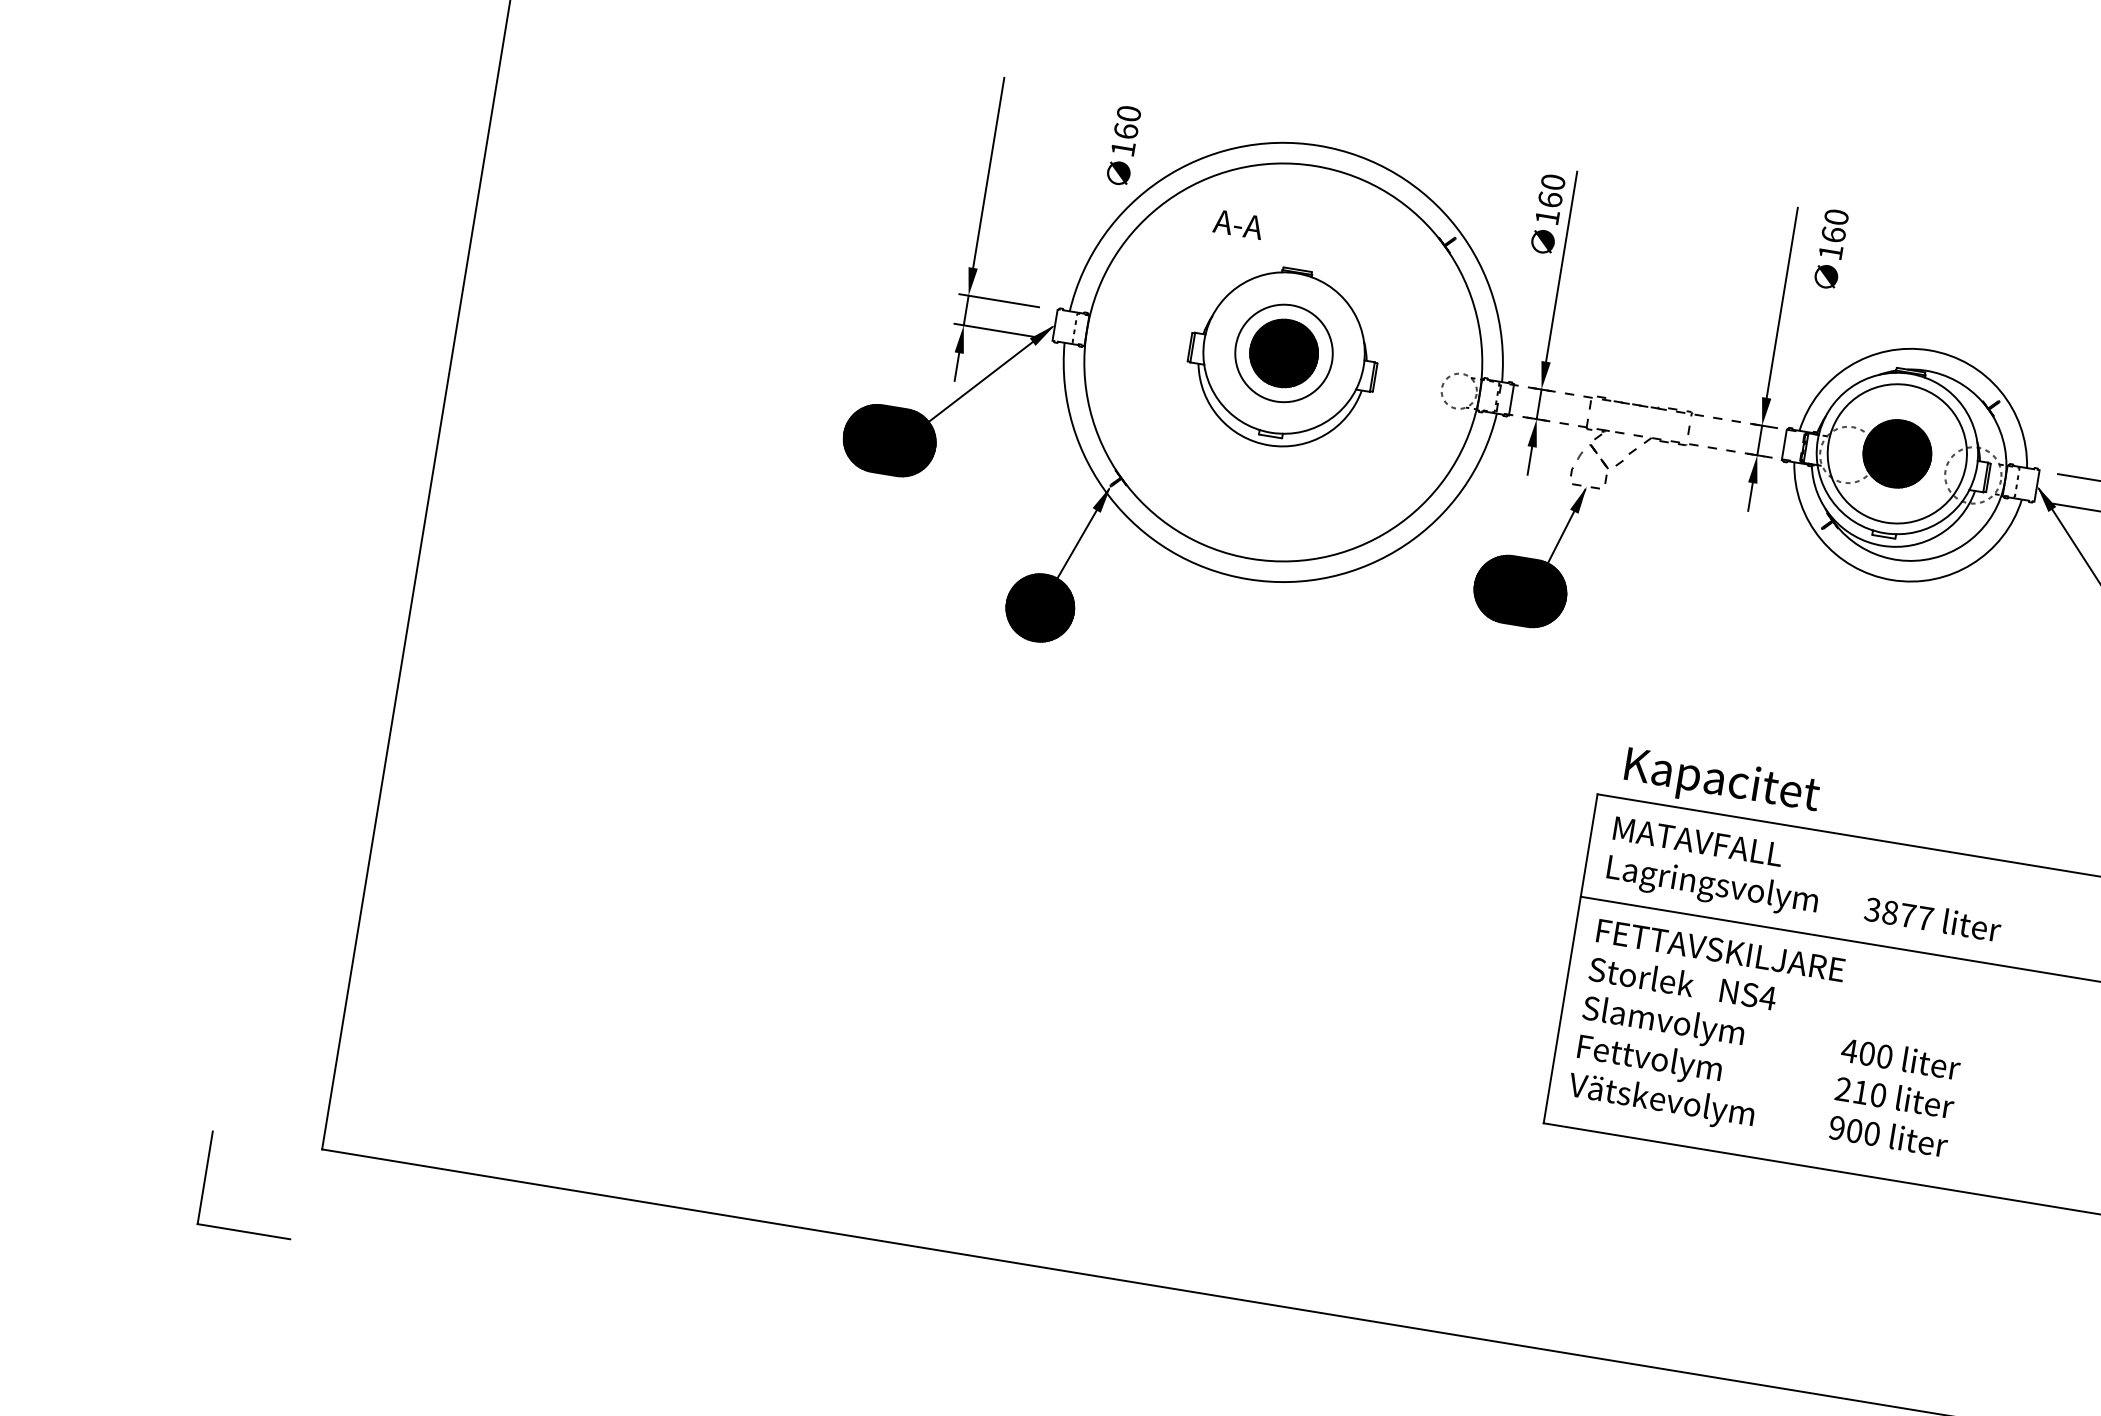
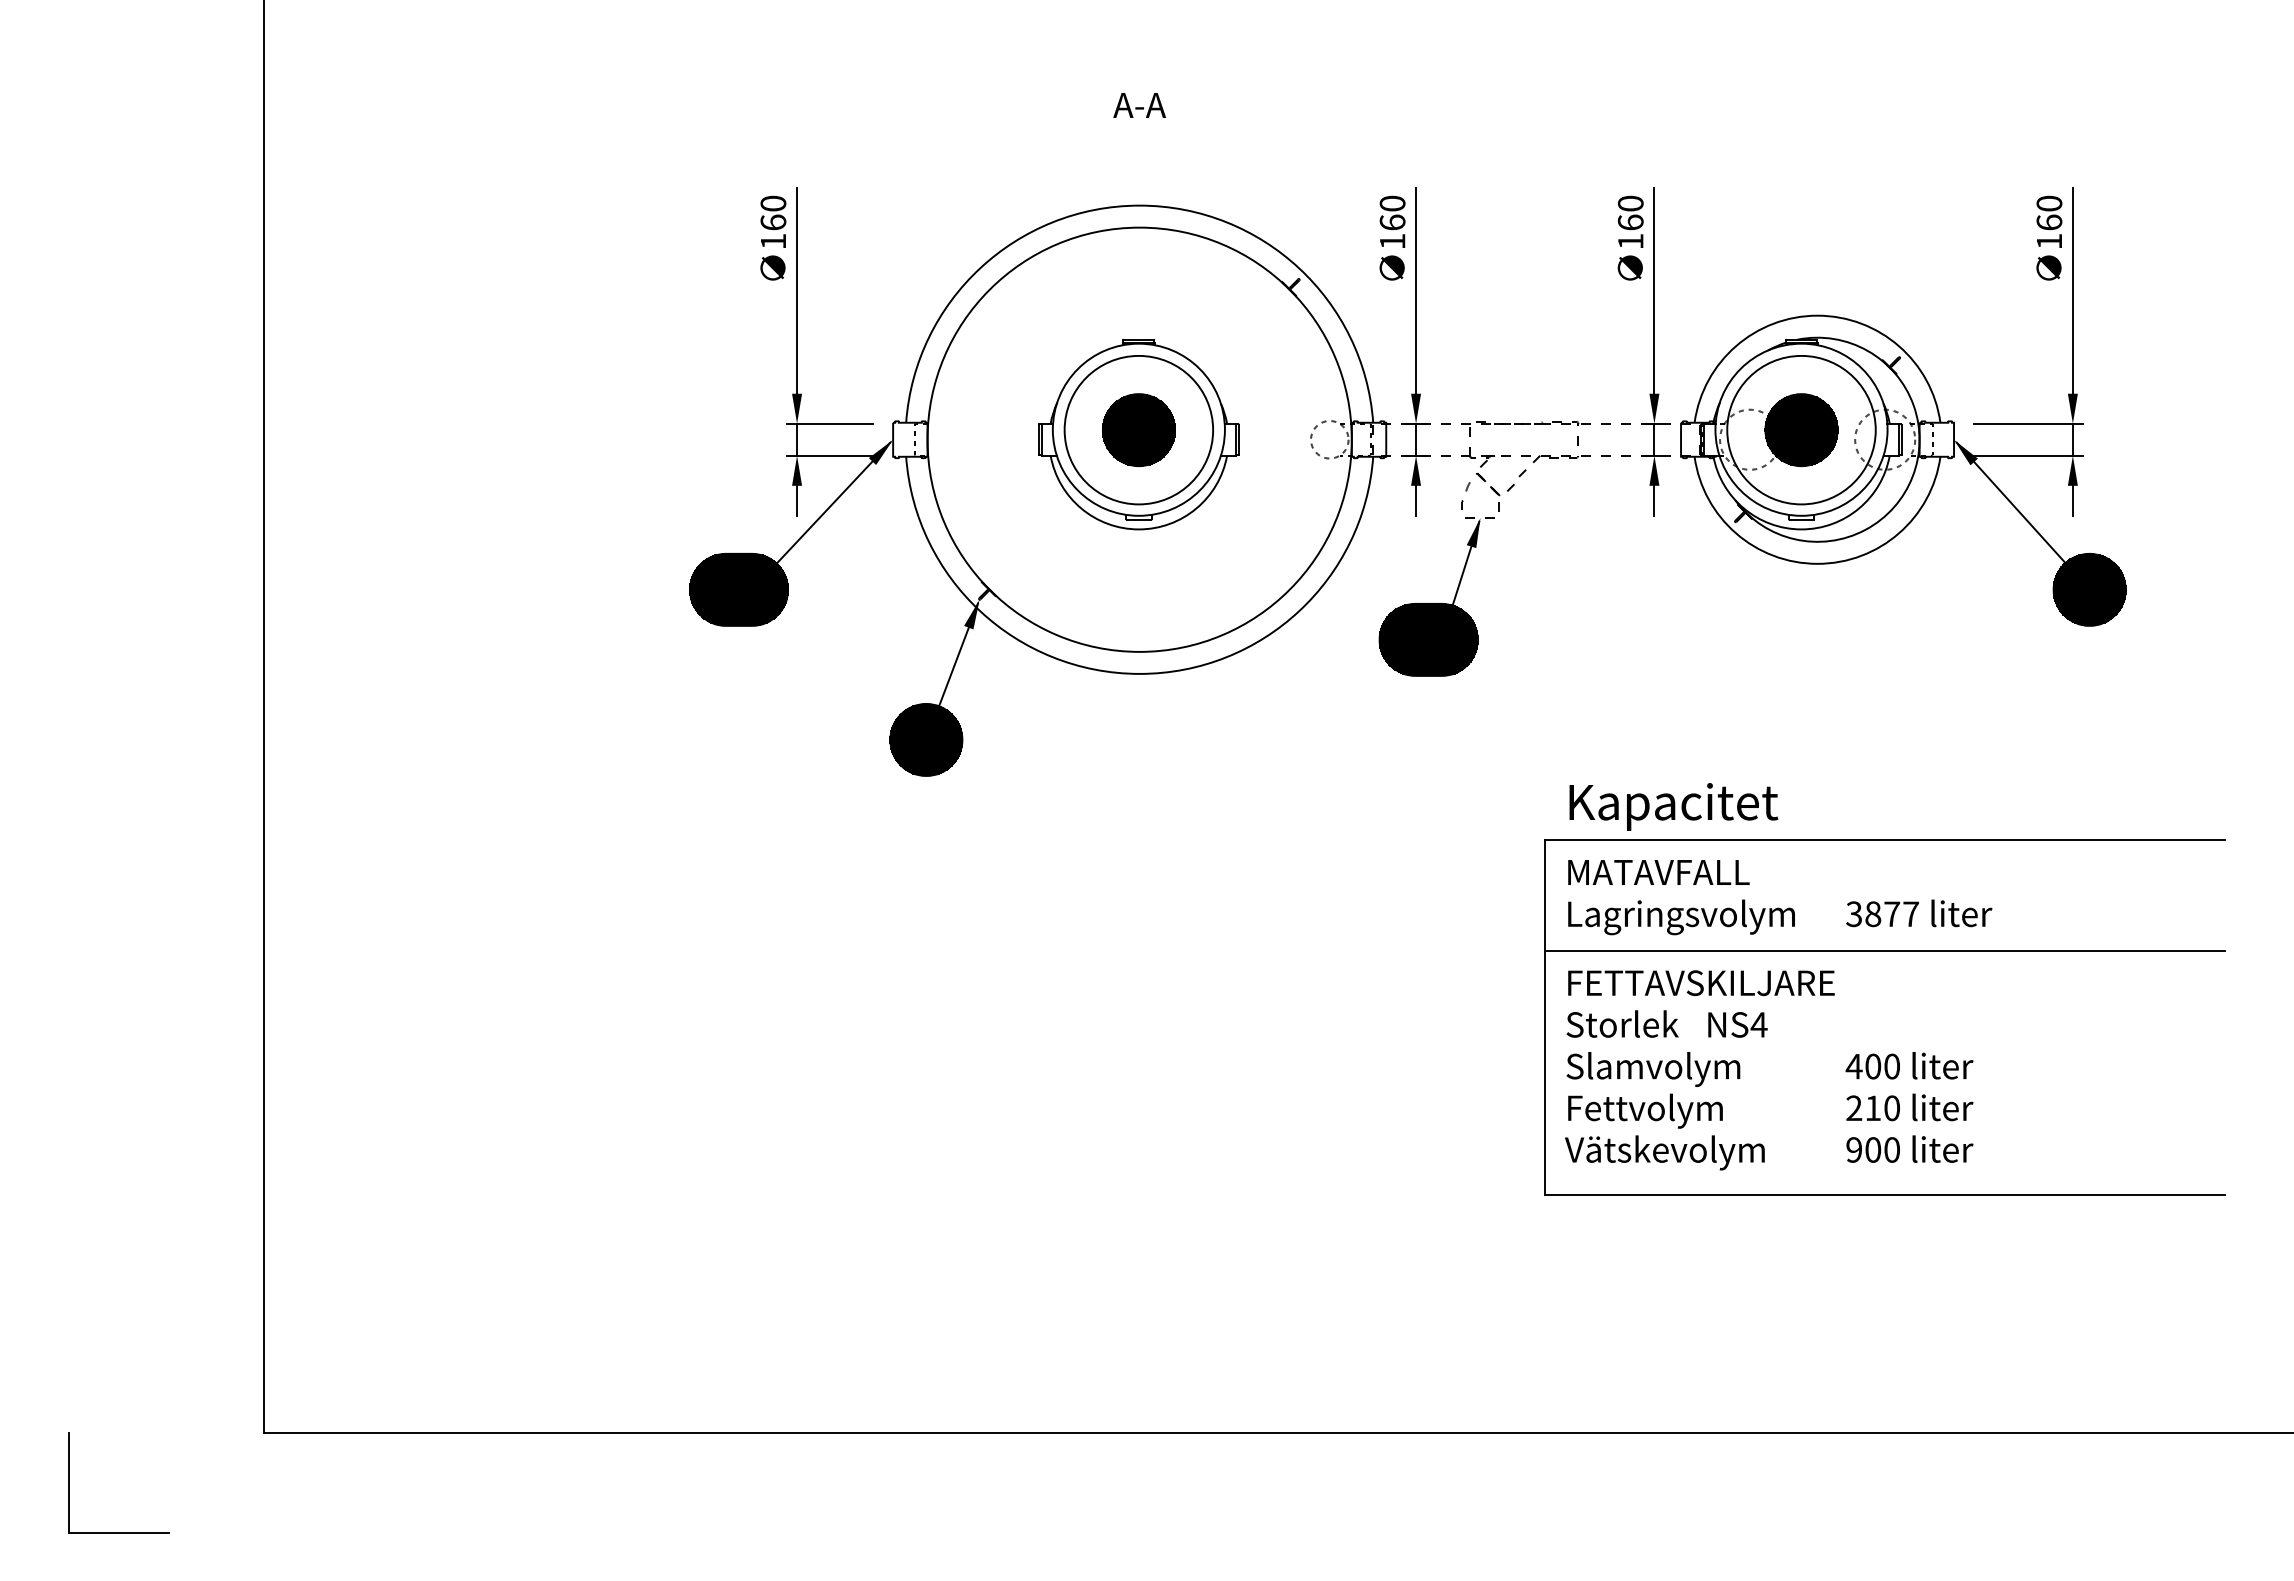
text: (1123, 145) -> (773, 237), moved
text: (1238, 224) -> (1139, 105), moved
text: (1831, 248) -> (1630, 237), moved
circle: (1283, 352) -> (1138, 429), size x1.43
part: (206, 1177) -> (69, 1482), moved

